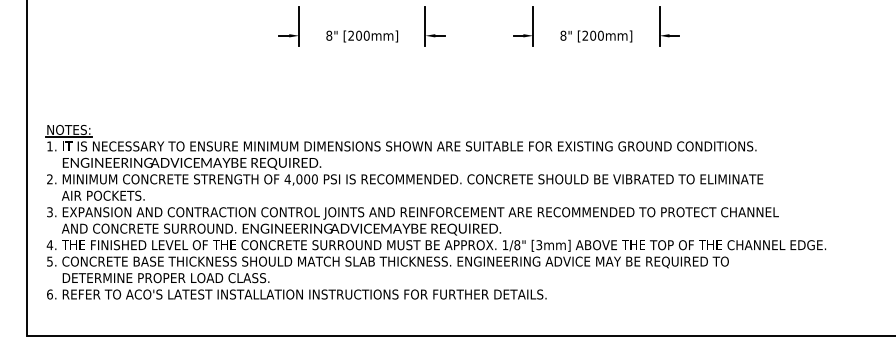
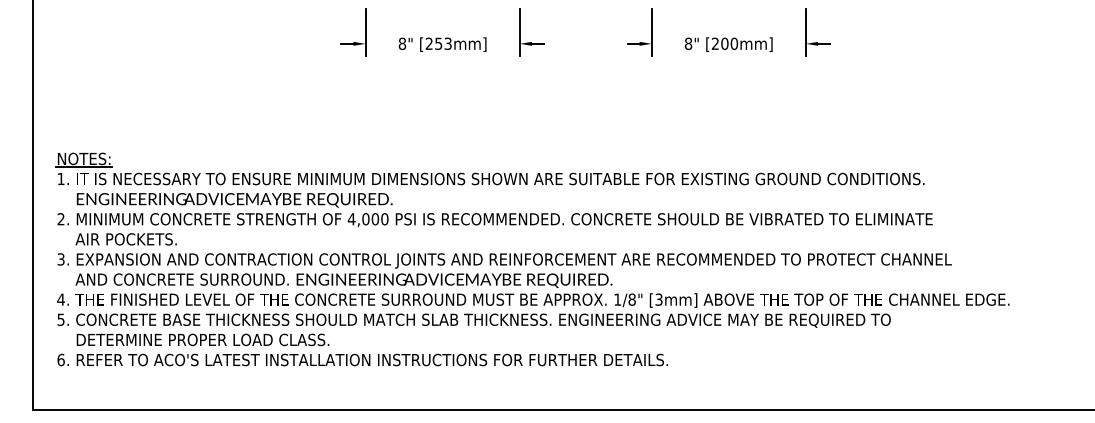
text: (362, 35) -> (443, 43), [200mm] -> [253mm]

